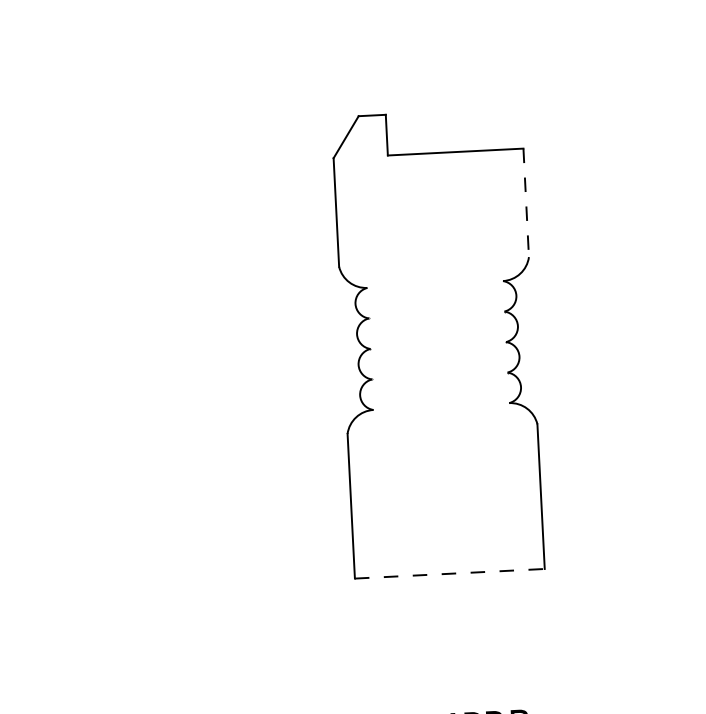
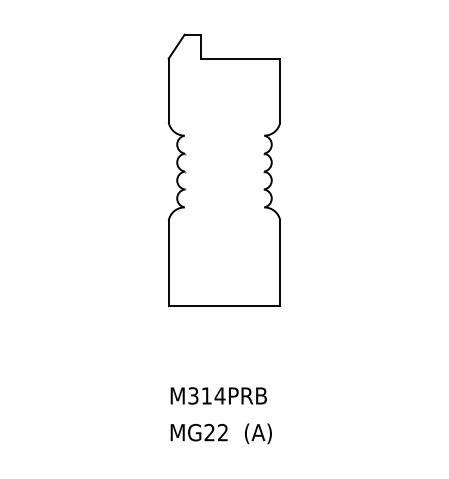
line: (526, 202) -> (280, 90), dashed -> solid
line: (449, 573) -> (224, 305), dashed -> solid

